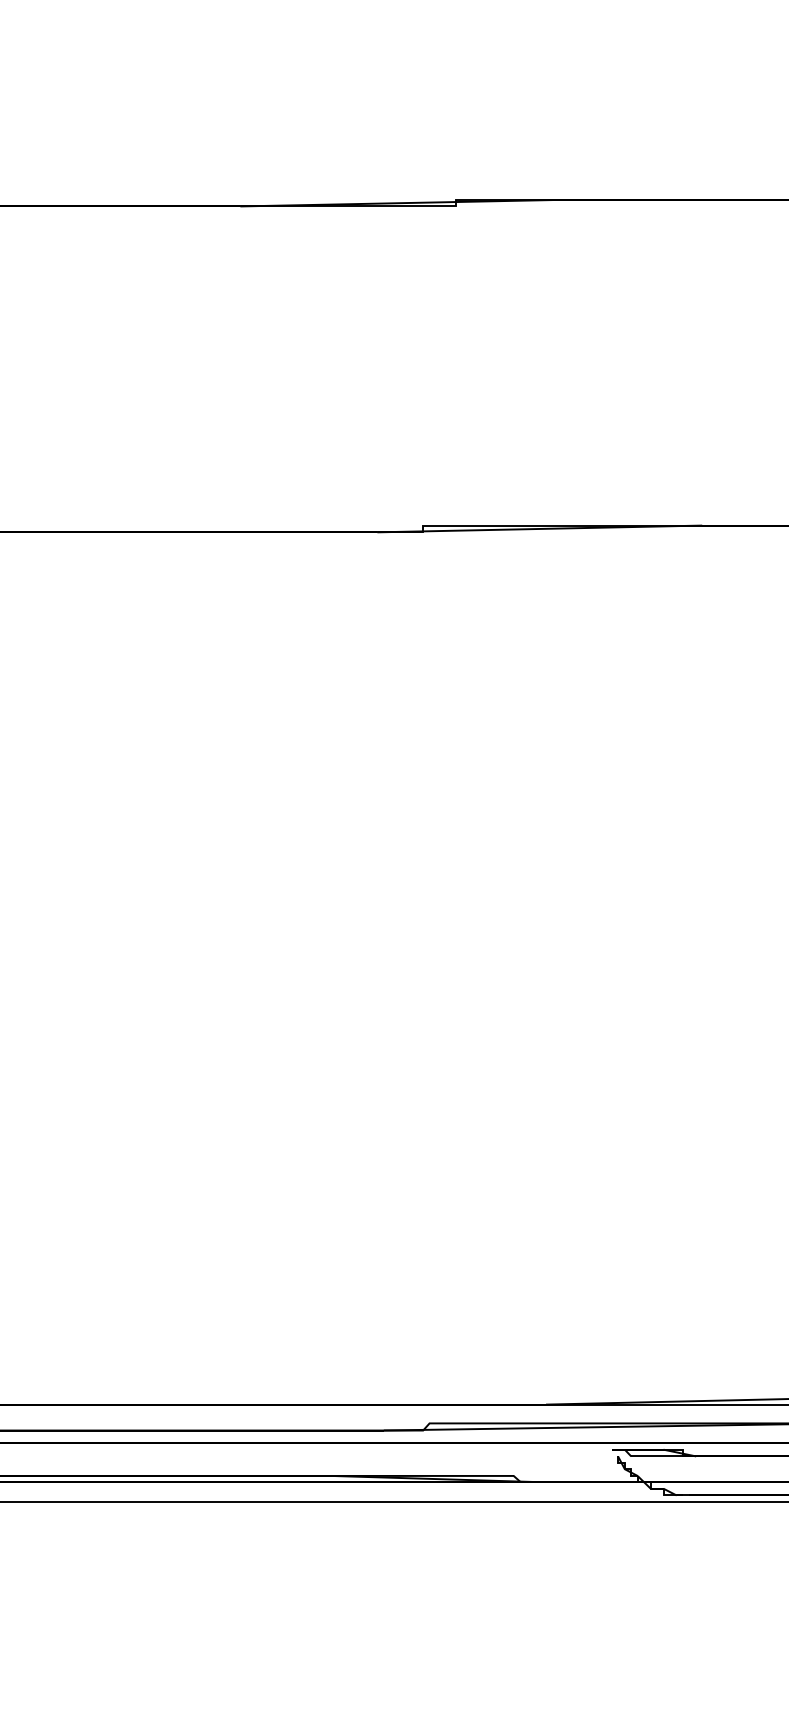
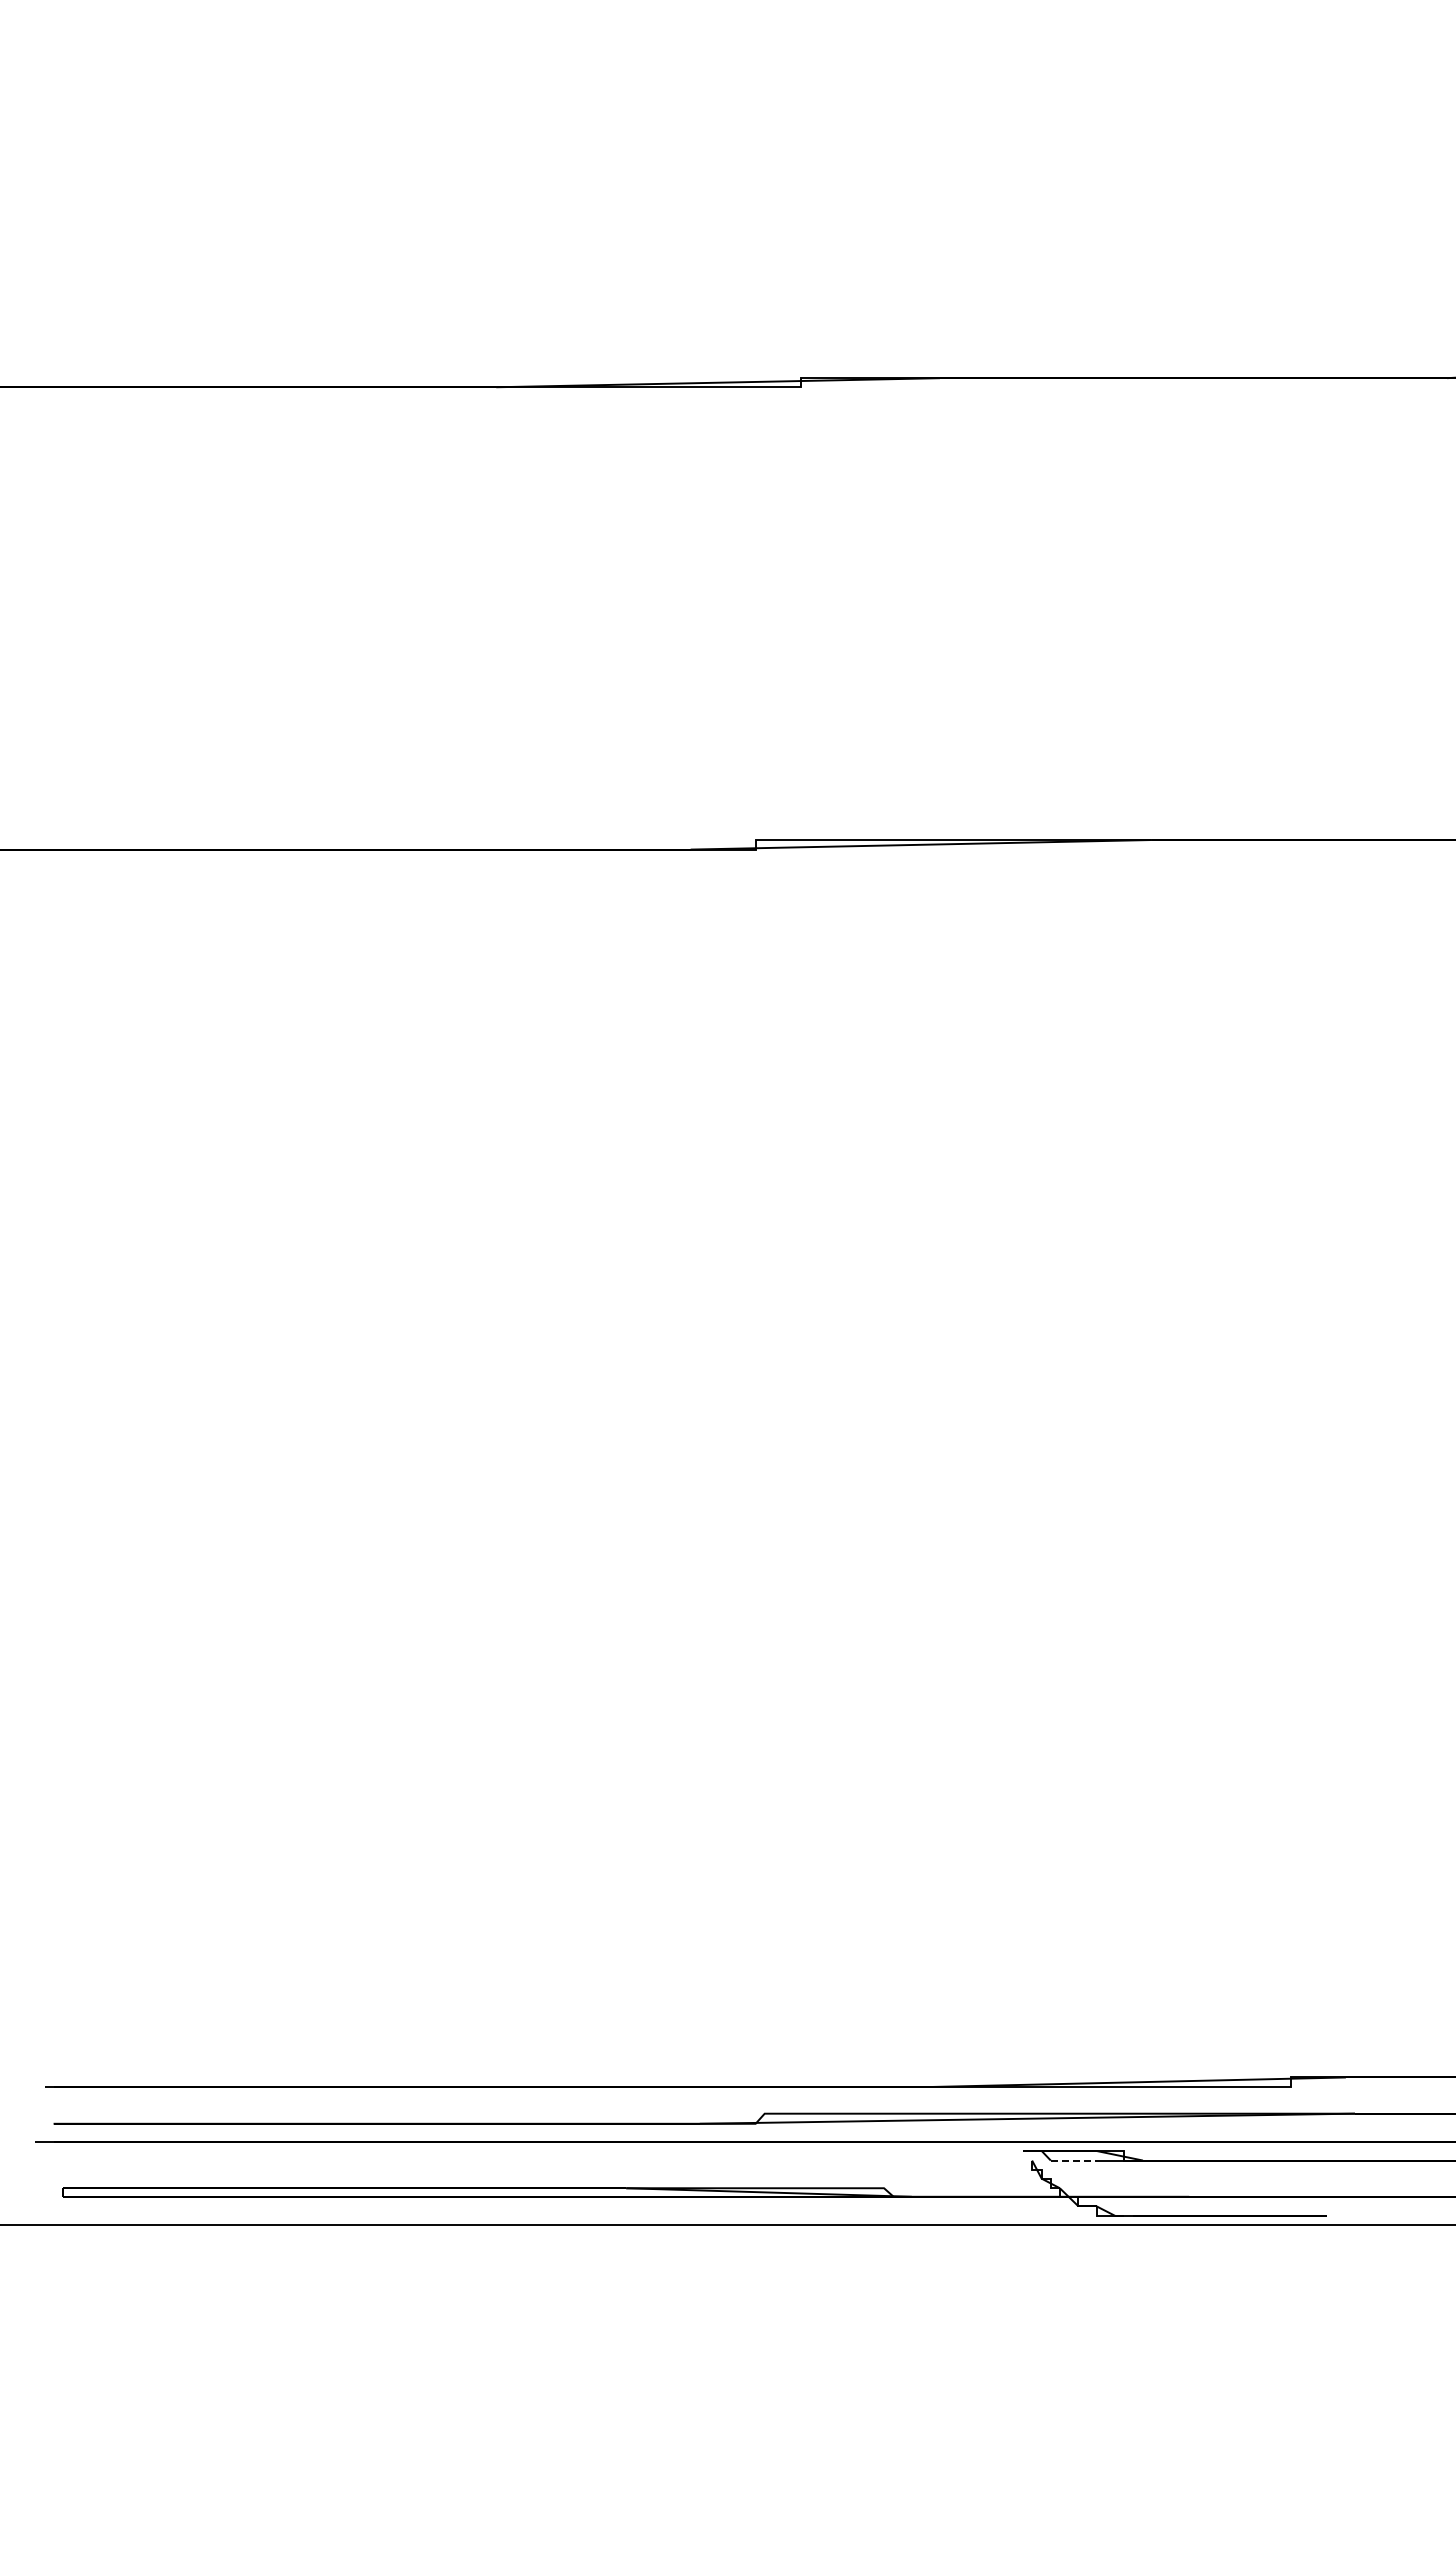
line: (647, 1456) -> (1073, 2160), solid -> dashed

